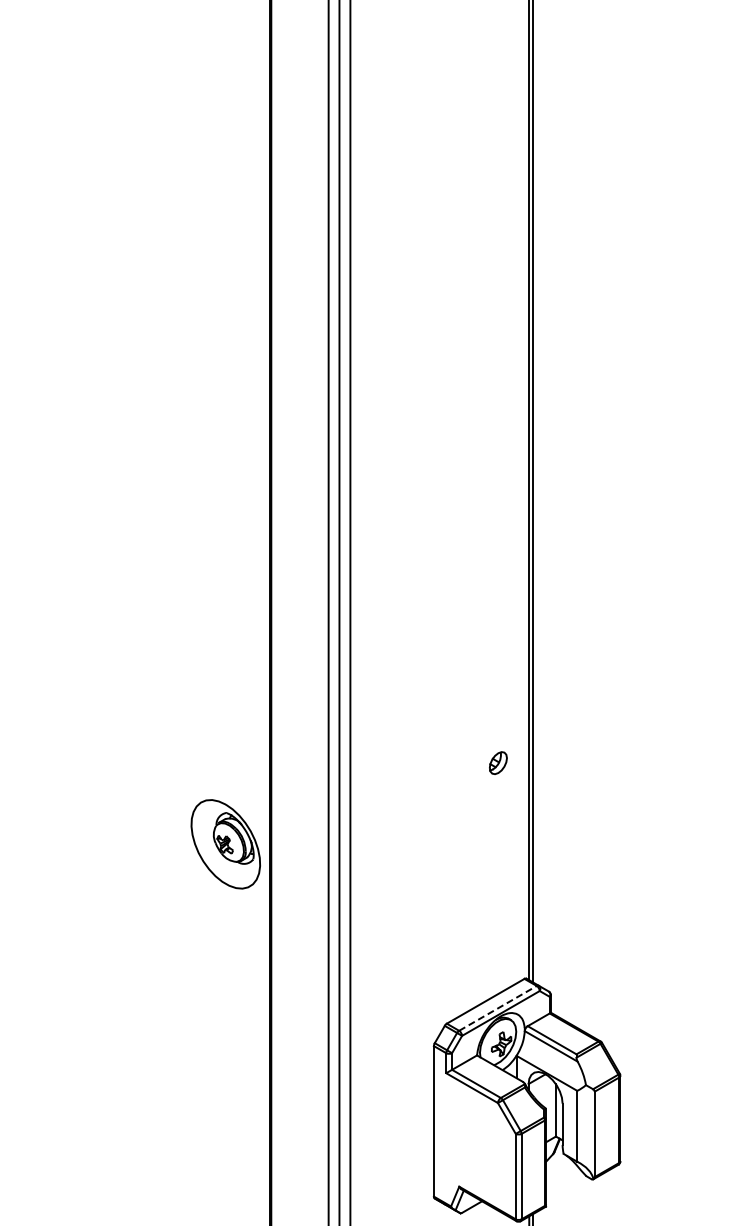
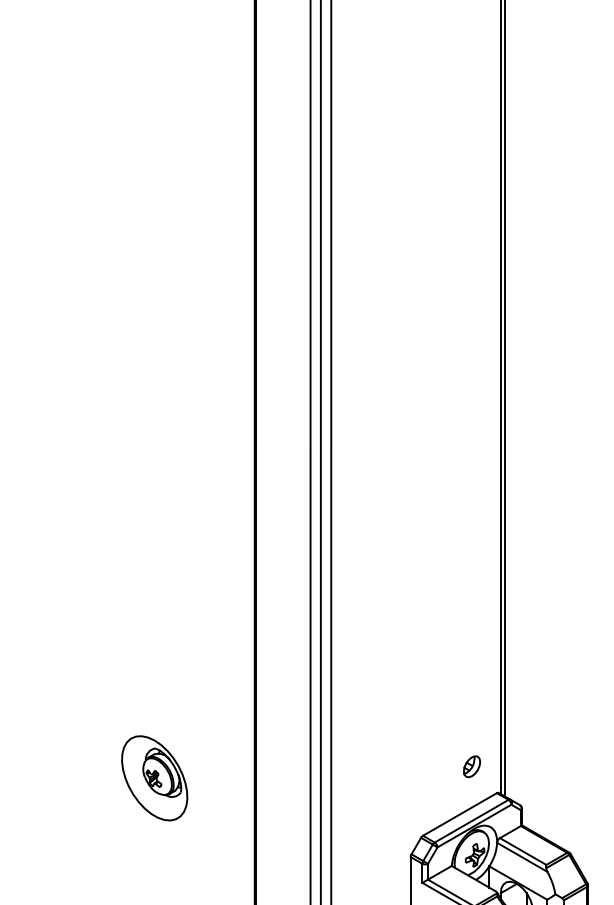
part: (498, 762) -> (472, 766), moved
part: (225, 844) -> (154, 778), moved
line: (498, 1008) -> (472, 821), dashed -> solid

